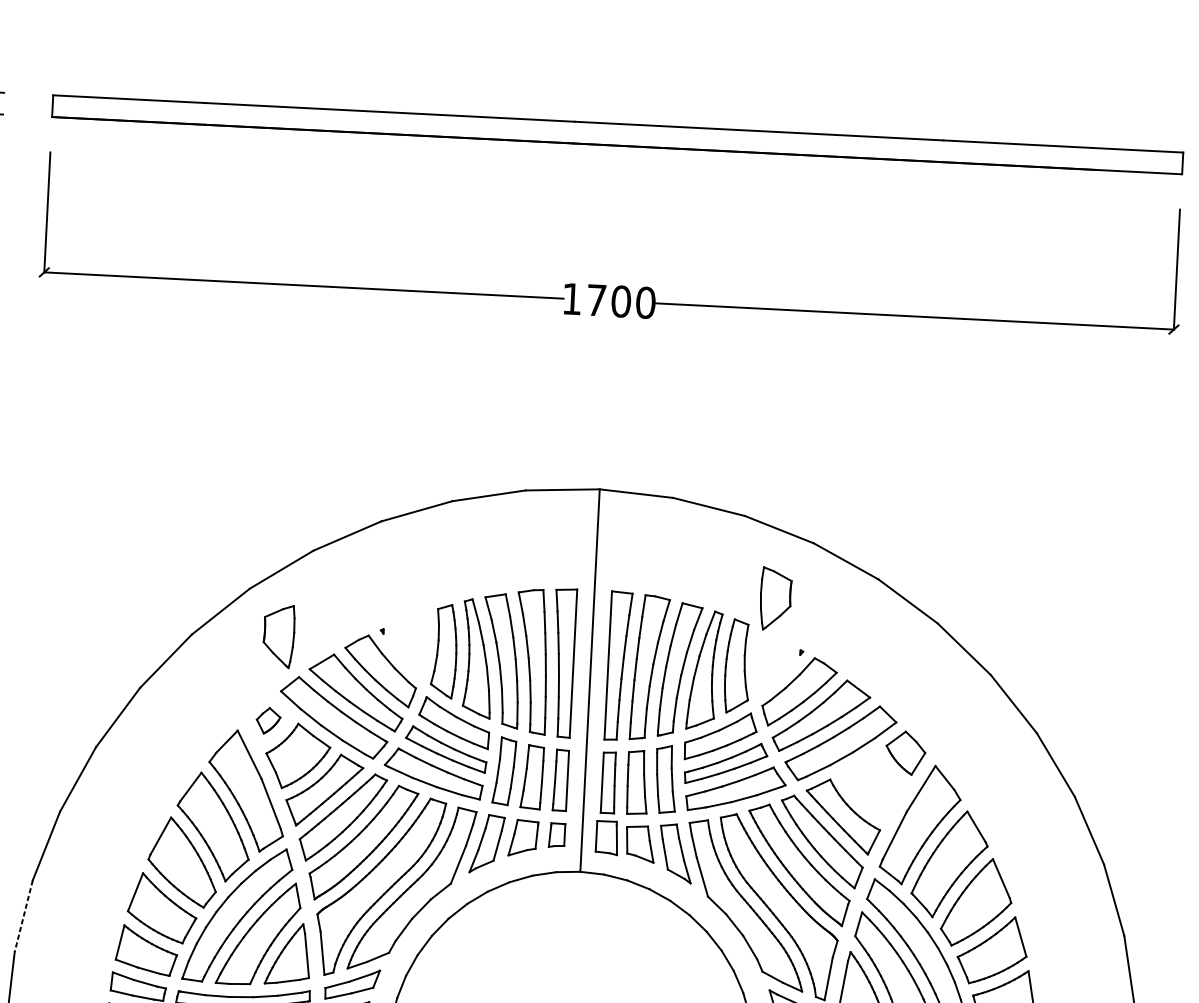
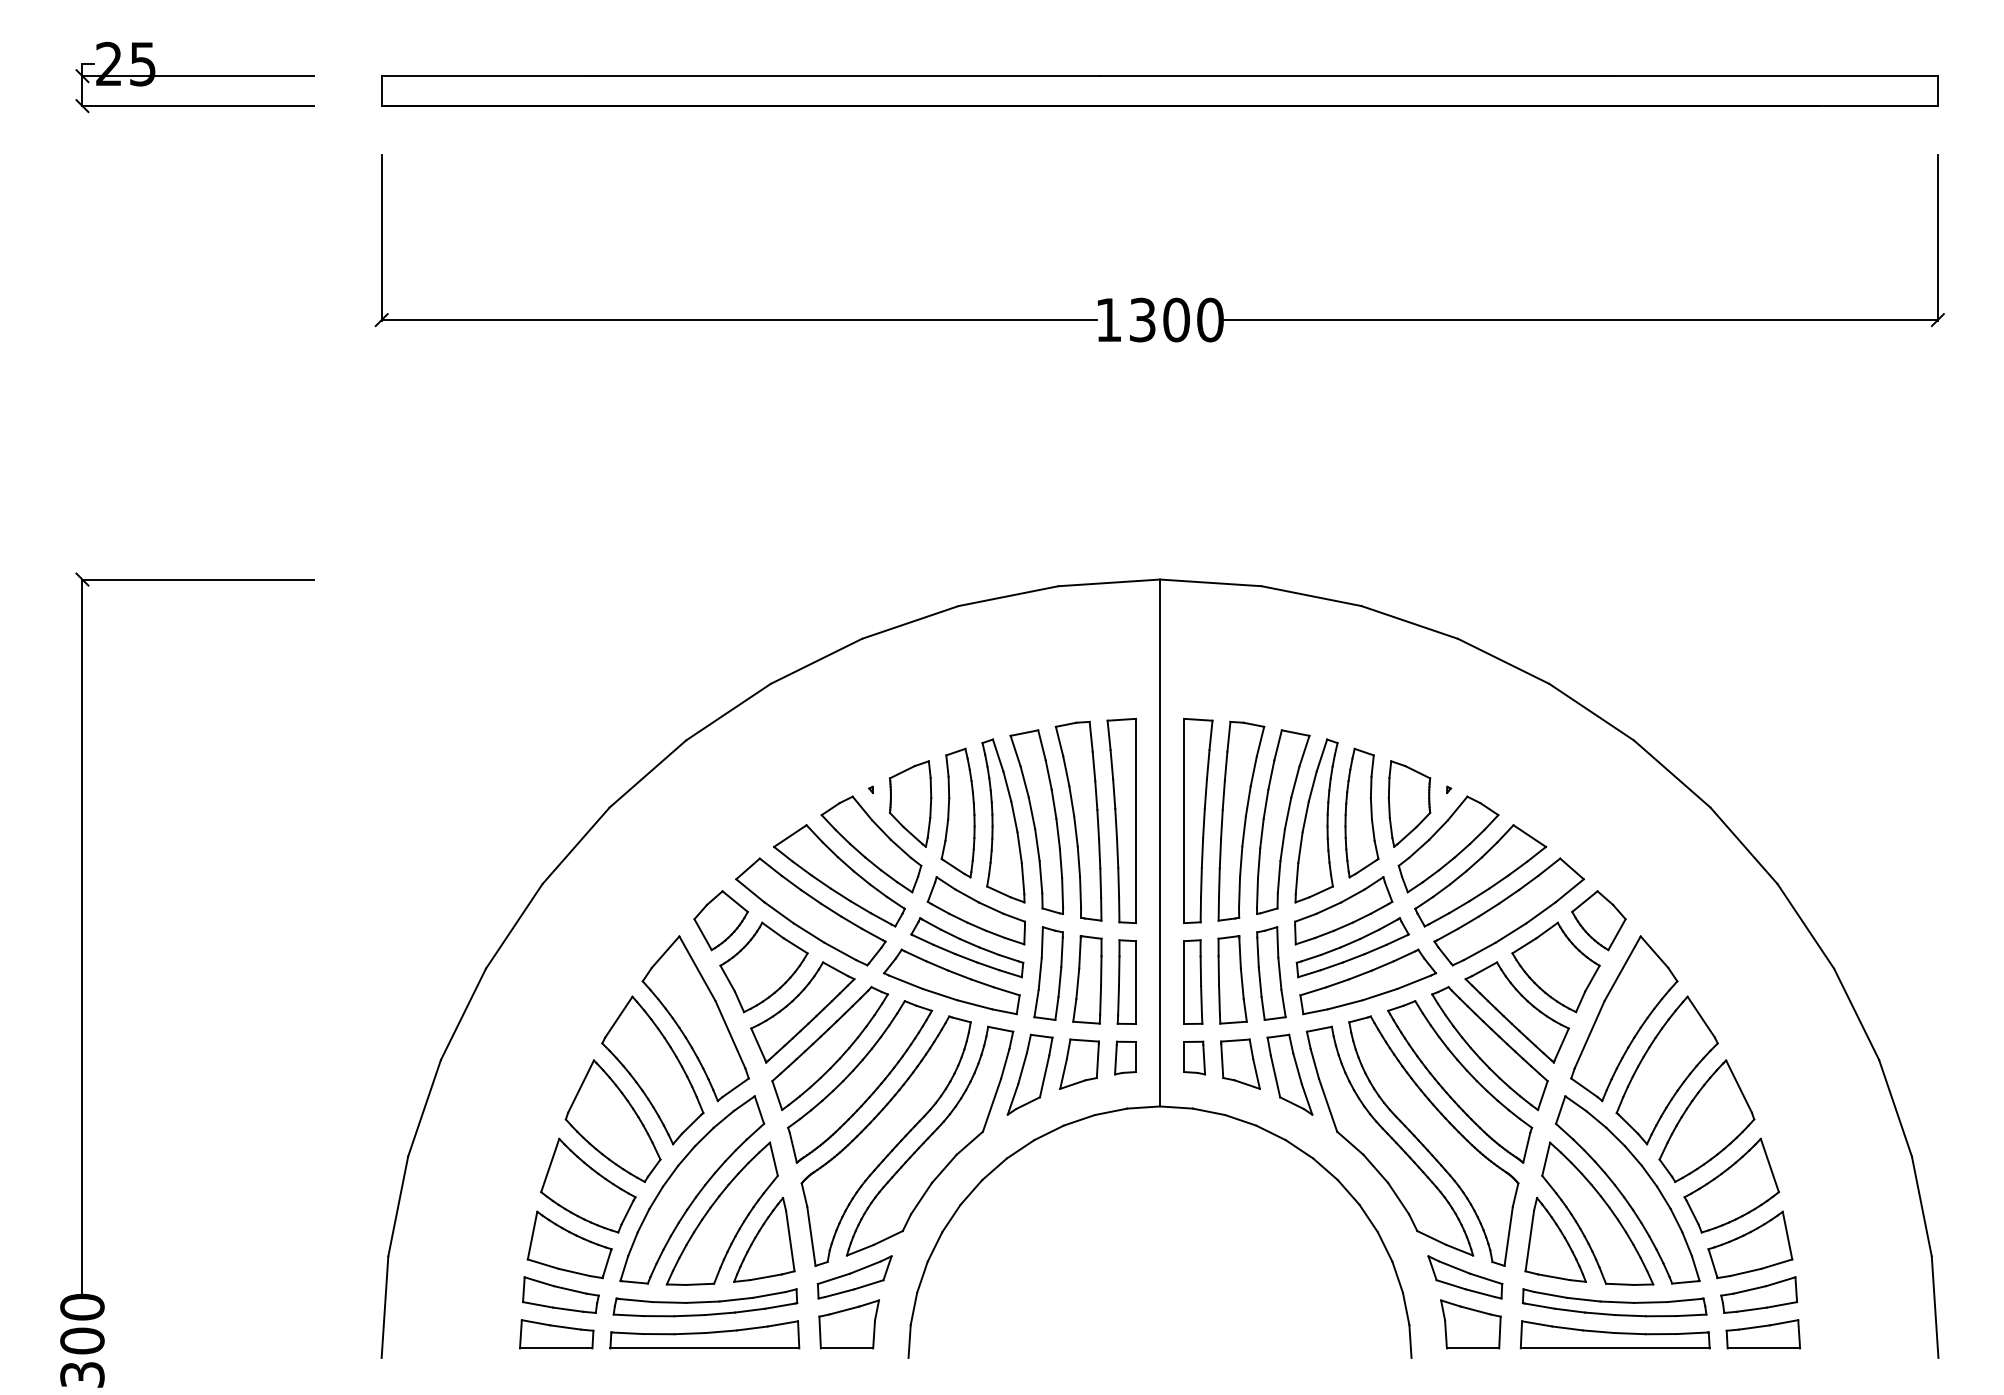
text: (596, 299) -> (1142, 319), 1700 -> 1300
part: (775, 598) -> (1409, 803), moved
part: (278, 636) -> (910, 803), moved
part: (268, 720) -> (720, 920), size x1.67
part: (872, 785) -> (1555, 967), added
part: (607, 837) -> (1194, 1057), size x0.71
line: (23, 916) -> (398, 1206), dashed -> solid

